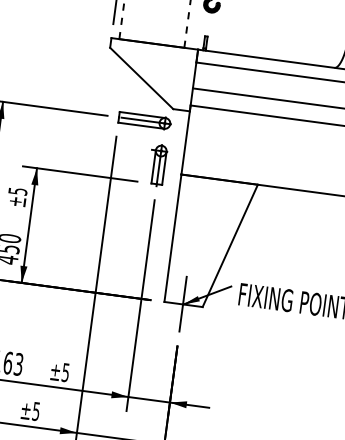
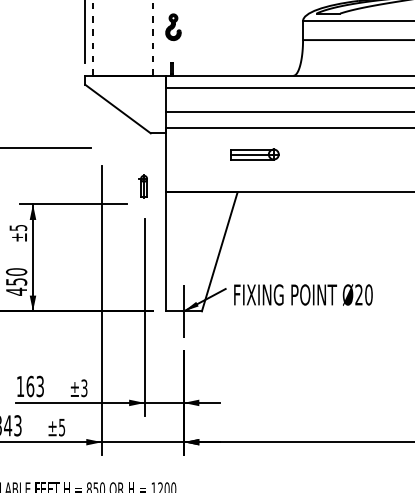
part: (144, 120) -> (254, 154), moved
part: (156, 164) -> (142, 186), size x0.6
text: (66, 371) -> (84, 387), ±5 -> ±3

